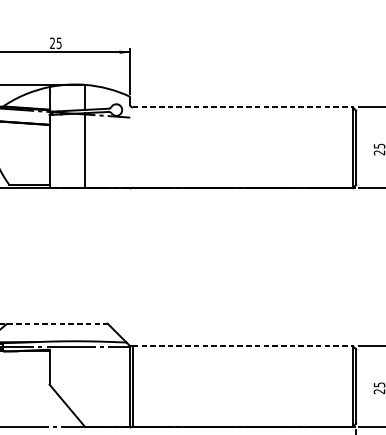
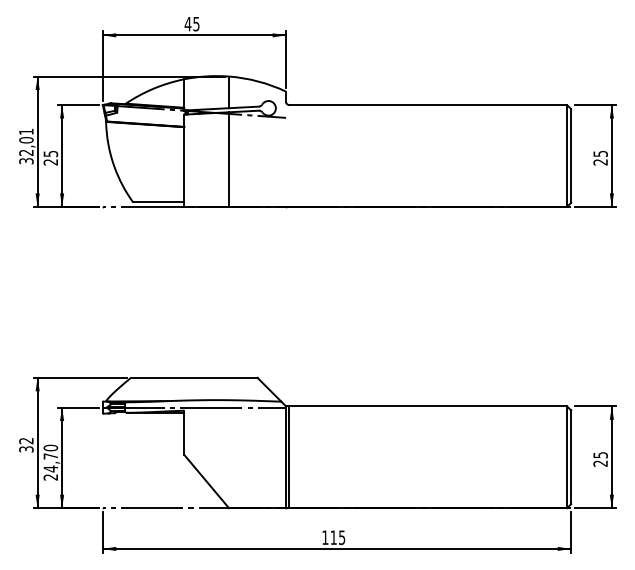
text: (52, 42) -> (187, 23), 25 -> 45
line: (243, 107) -> (428, 105), dashed -> solid
line: (57, 323) -> (194, 377), dashed -> solid
line: (243, 346) -> (428, 406), dashed -> solid

